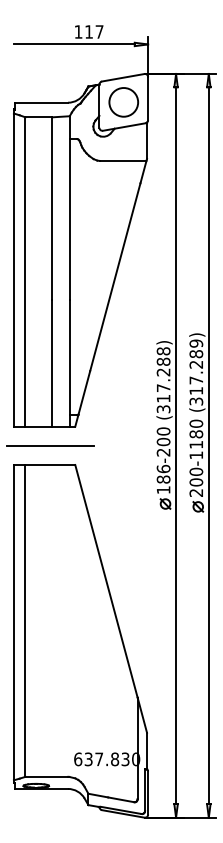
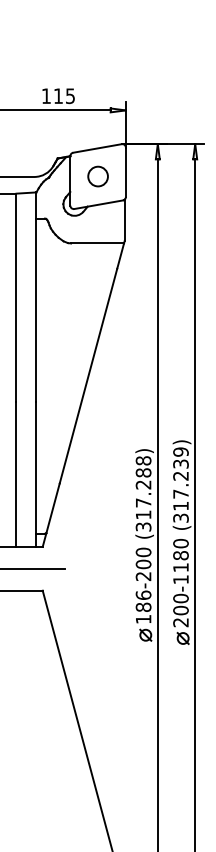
text: (99, 31) -> (70, 95), 117 -> 115
circle: (123, 102) -> (97, 176), size x0.6
text: (196, 354) -> (181, 464), (317.289) -> (317.239)

